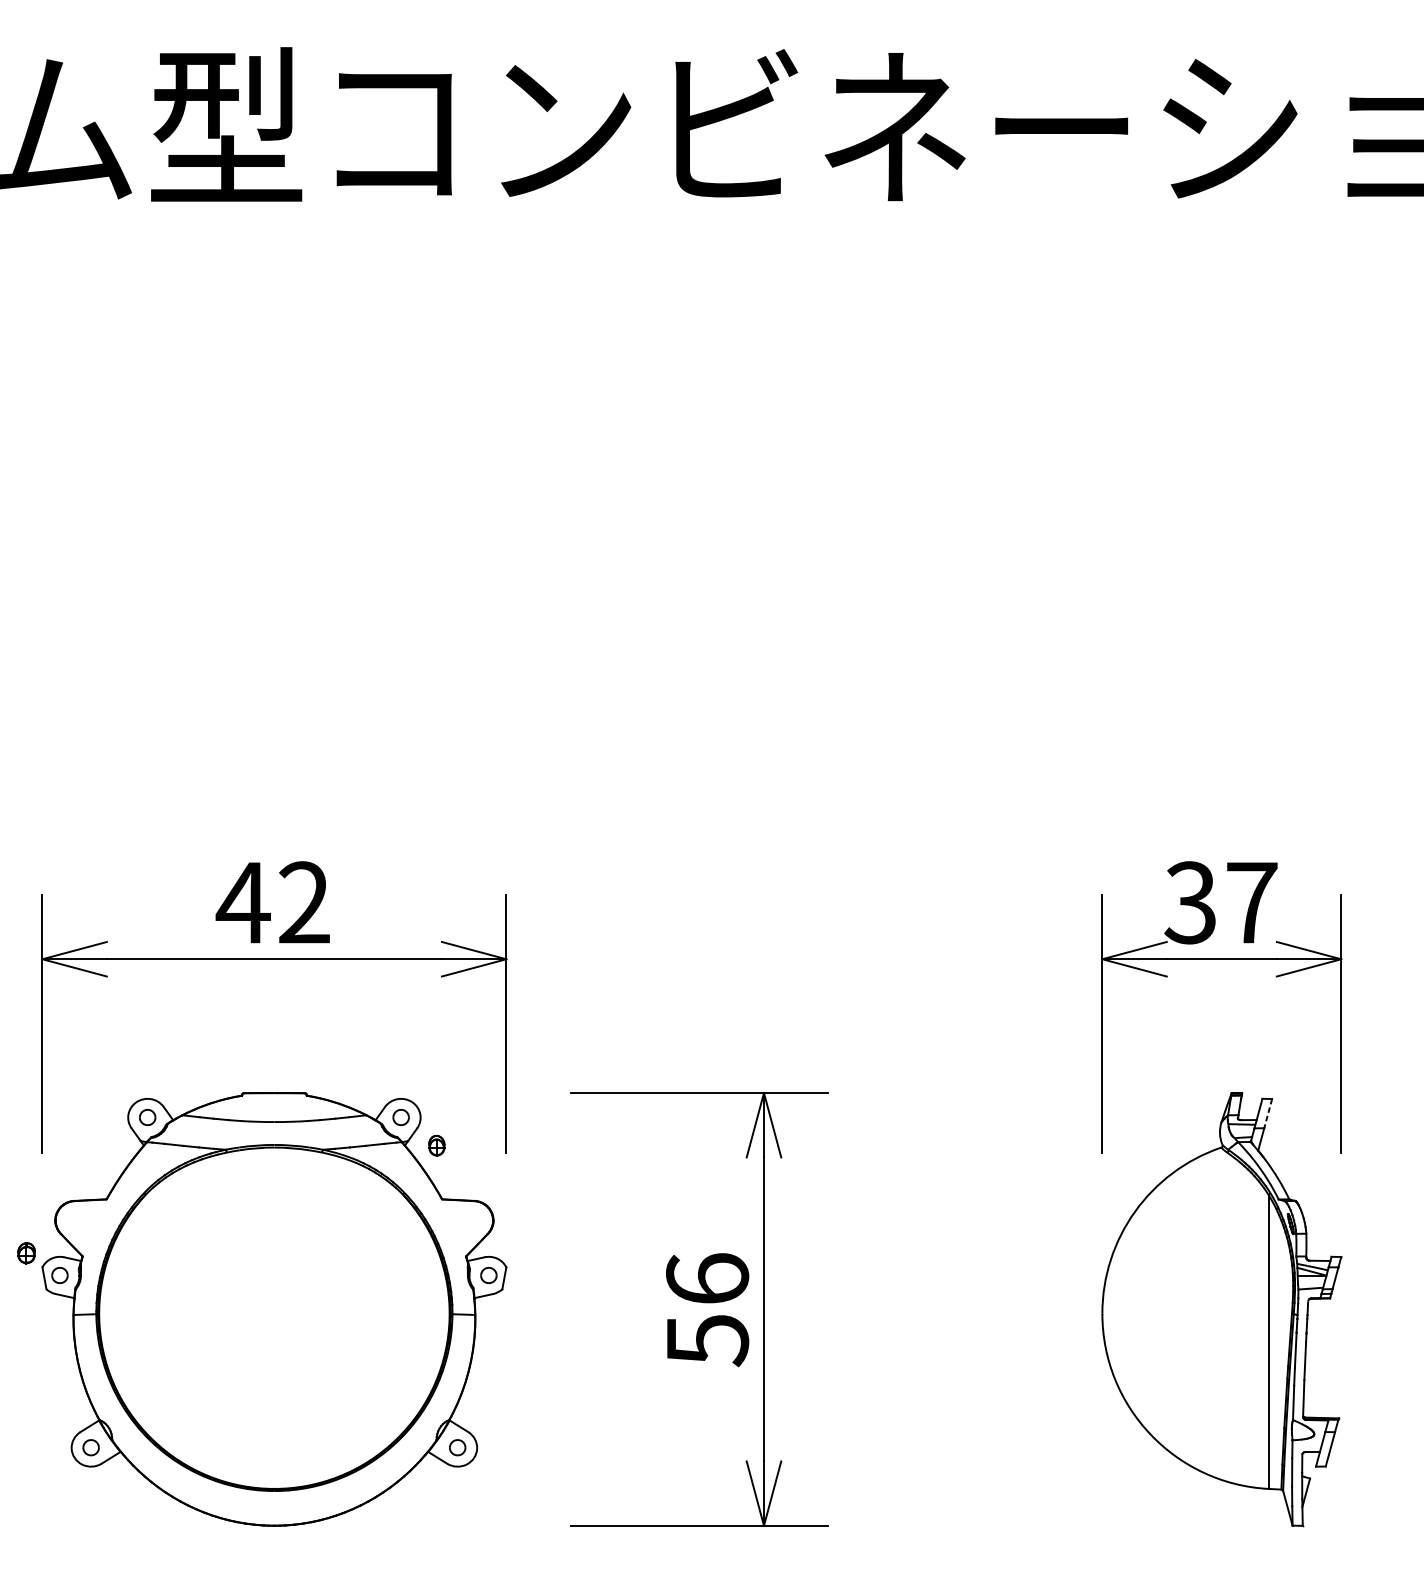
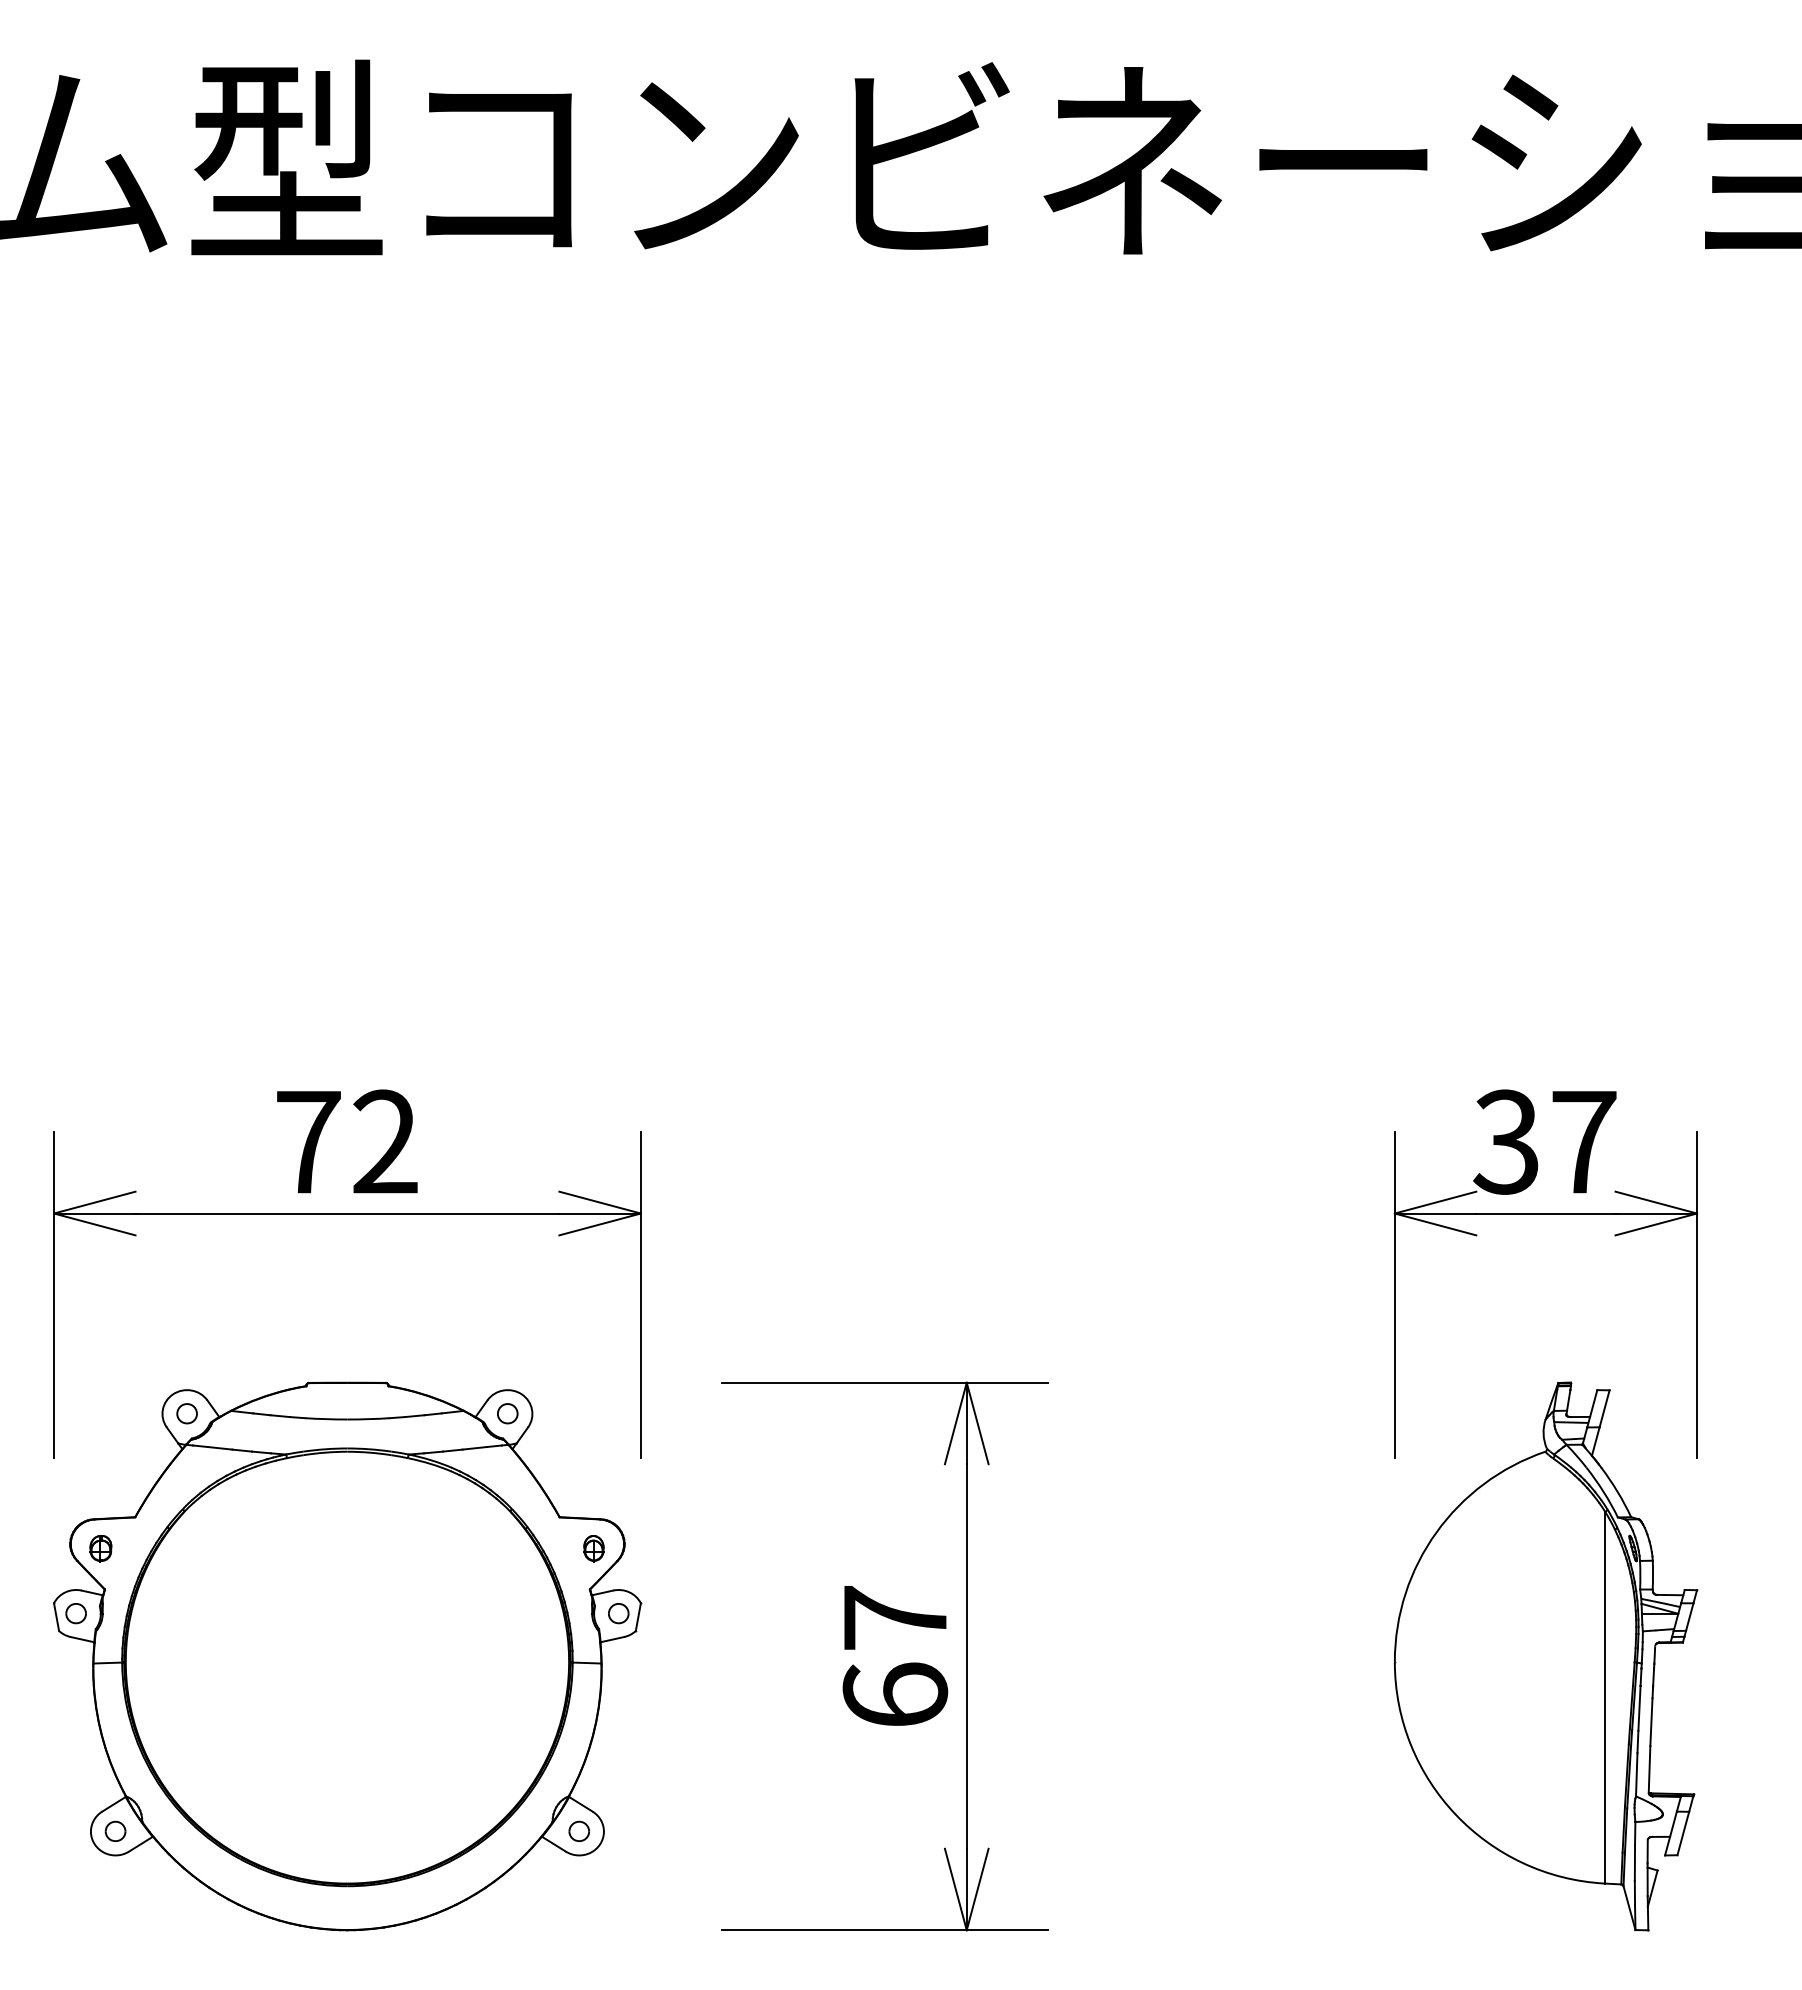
text: (243, 903) -> (308, 1142), 42 -> 72
line: (1268, 1114) -> (1604, 1409), dashed -> solid
part: (436, 1145) -> (593, 1548), moved
part: (26, 1253) -> (100, 1548), moved
text: (707, 1310) -> (895, 1657), 56 -> 67

